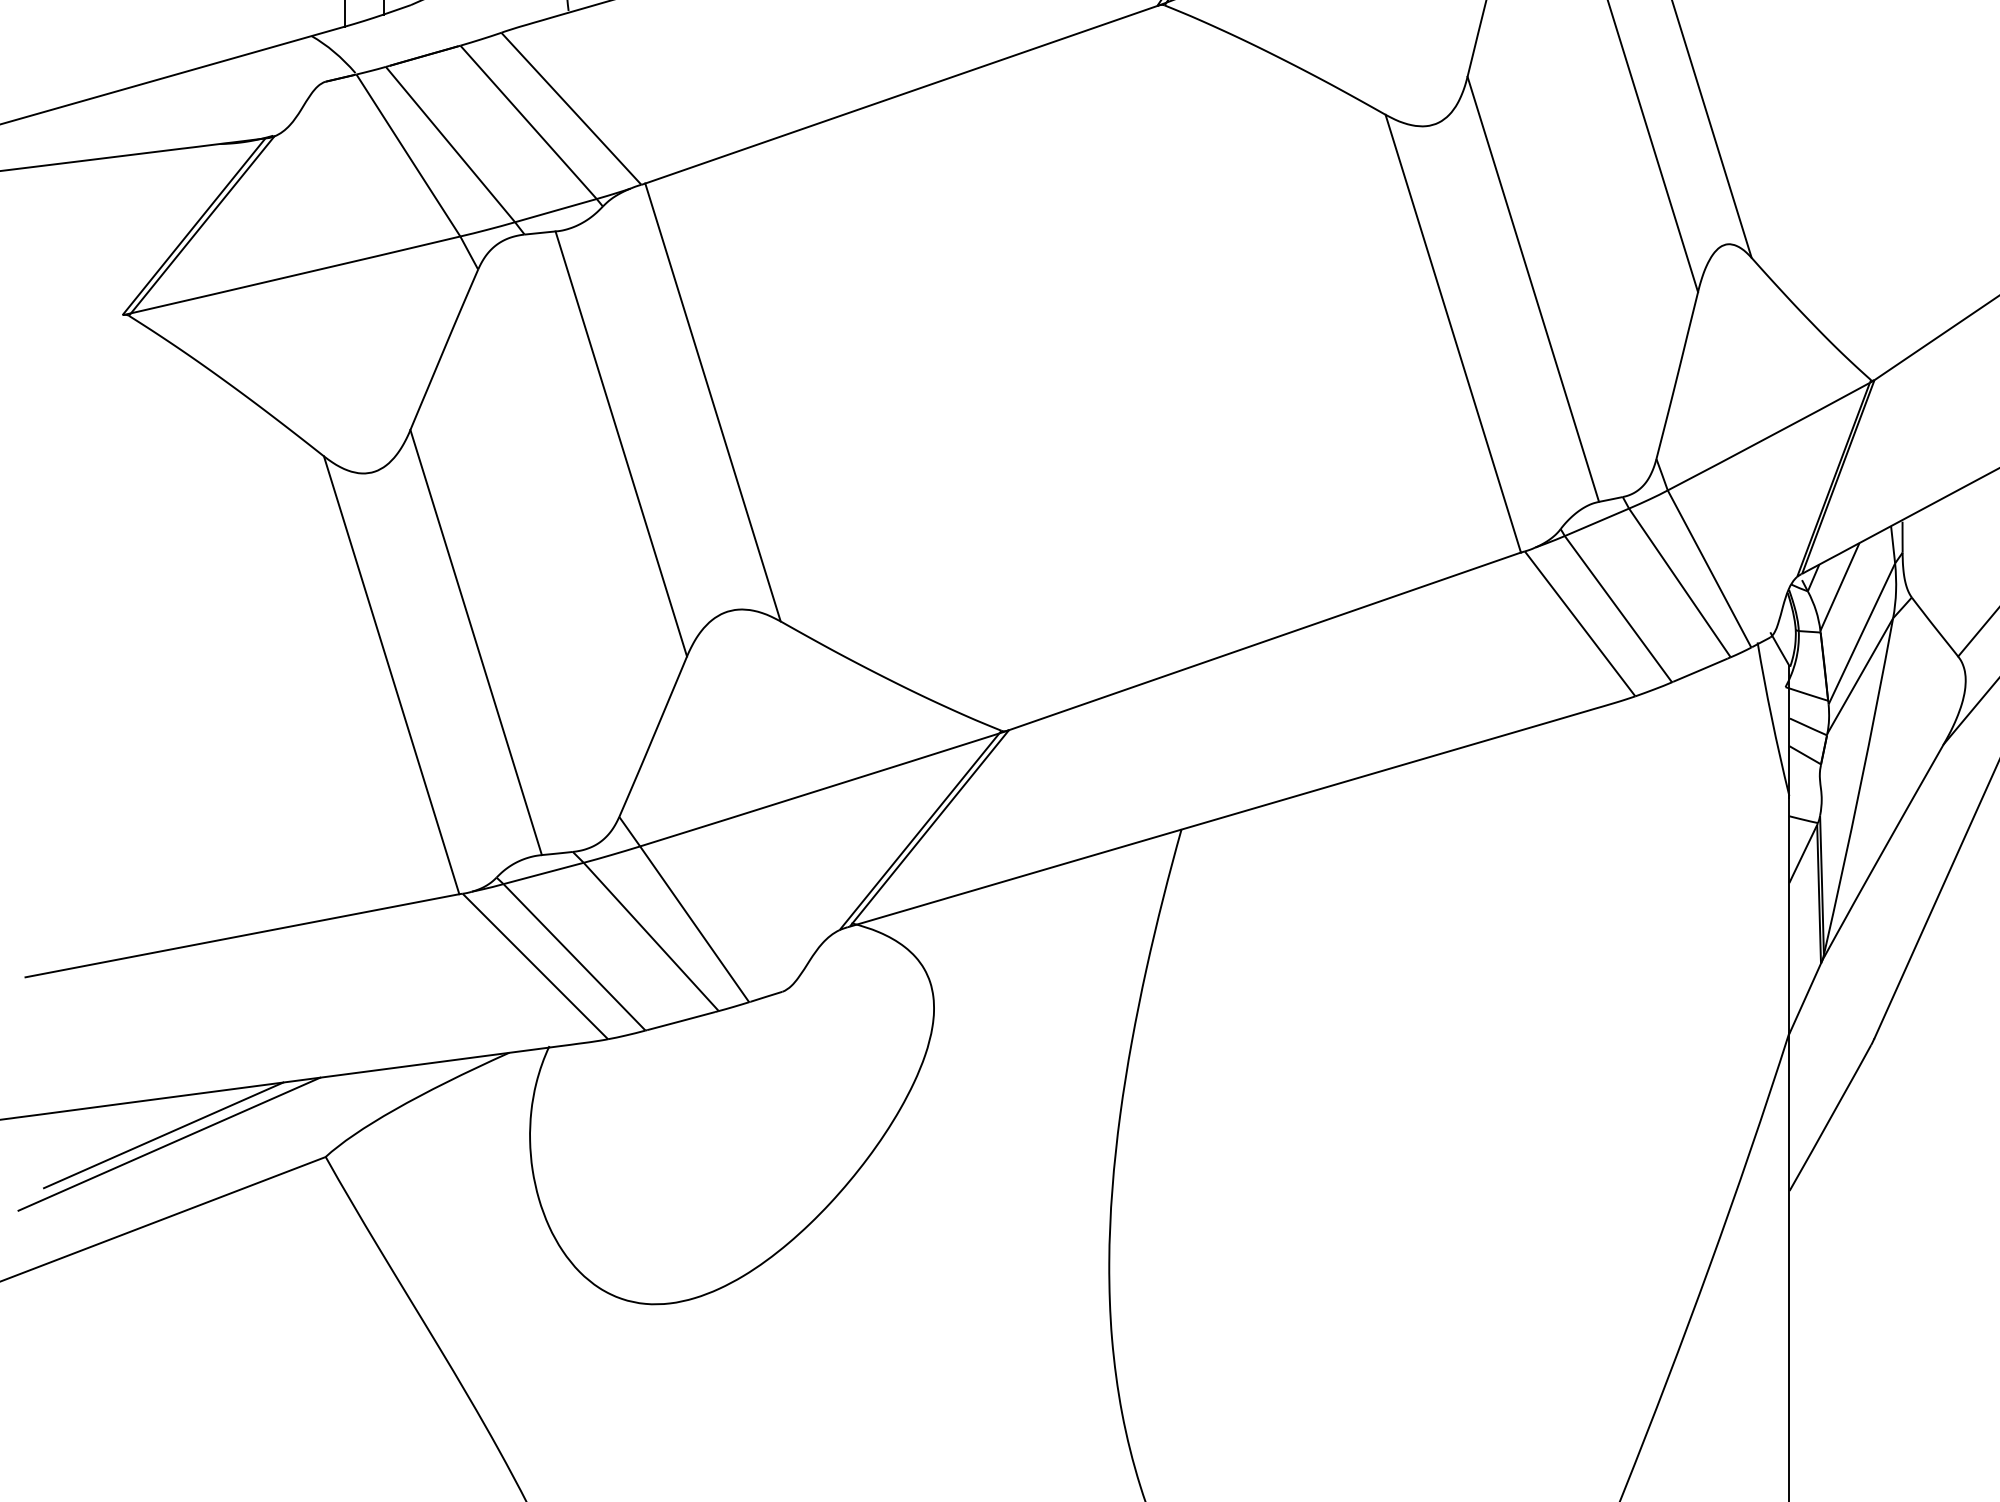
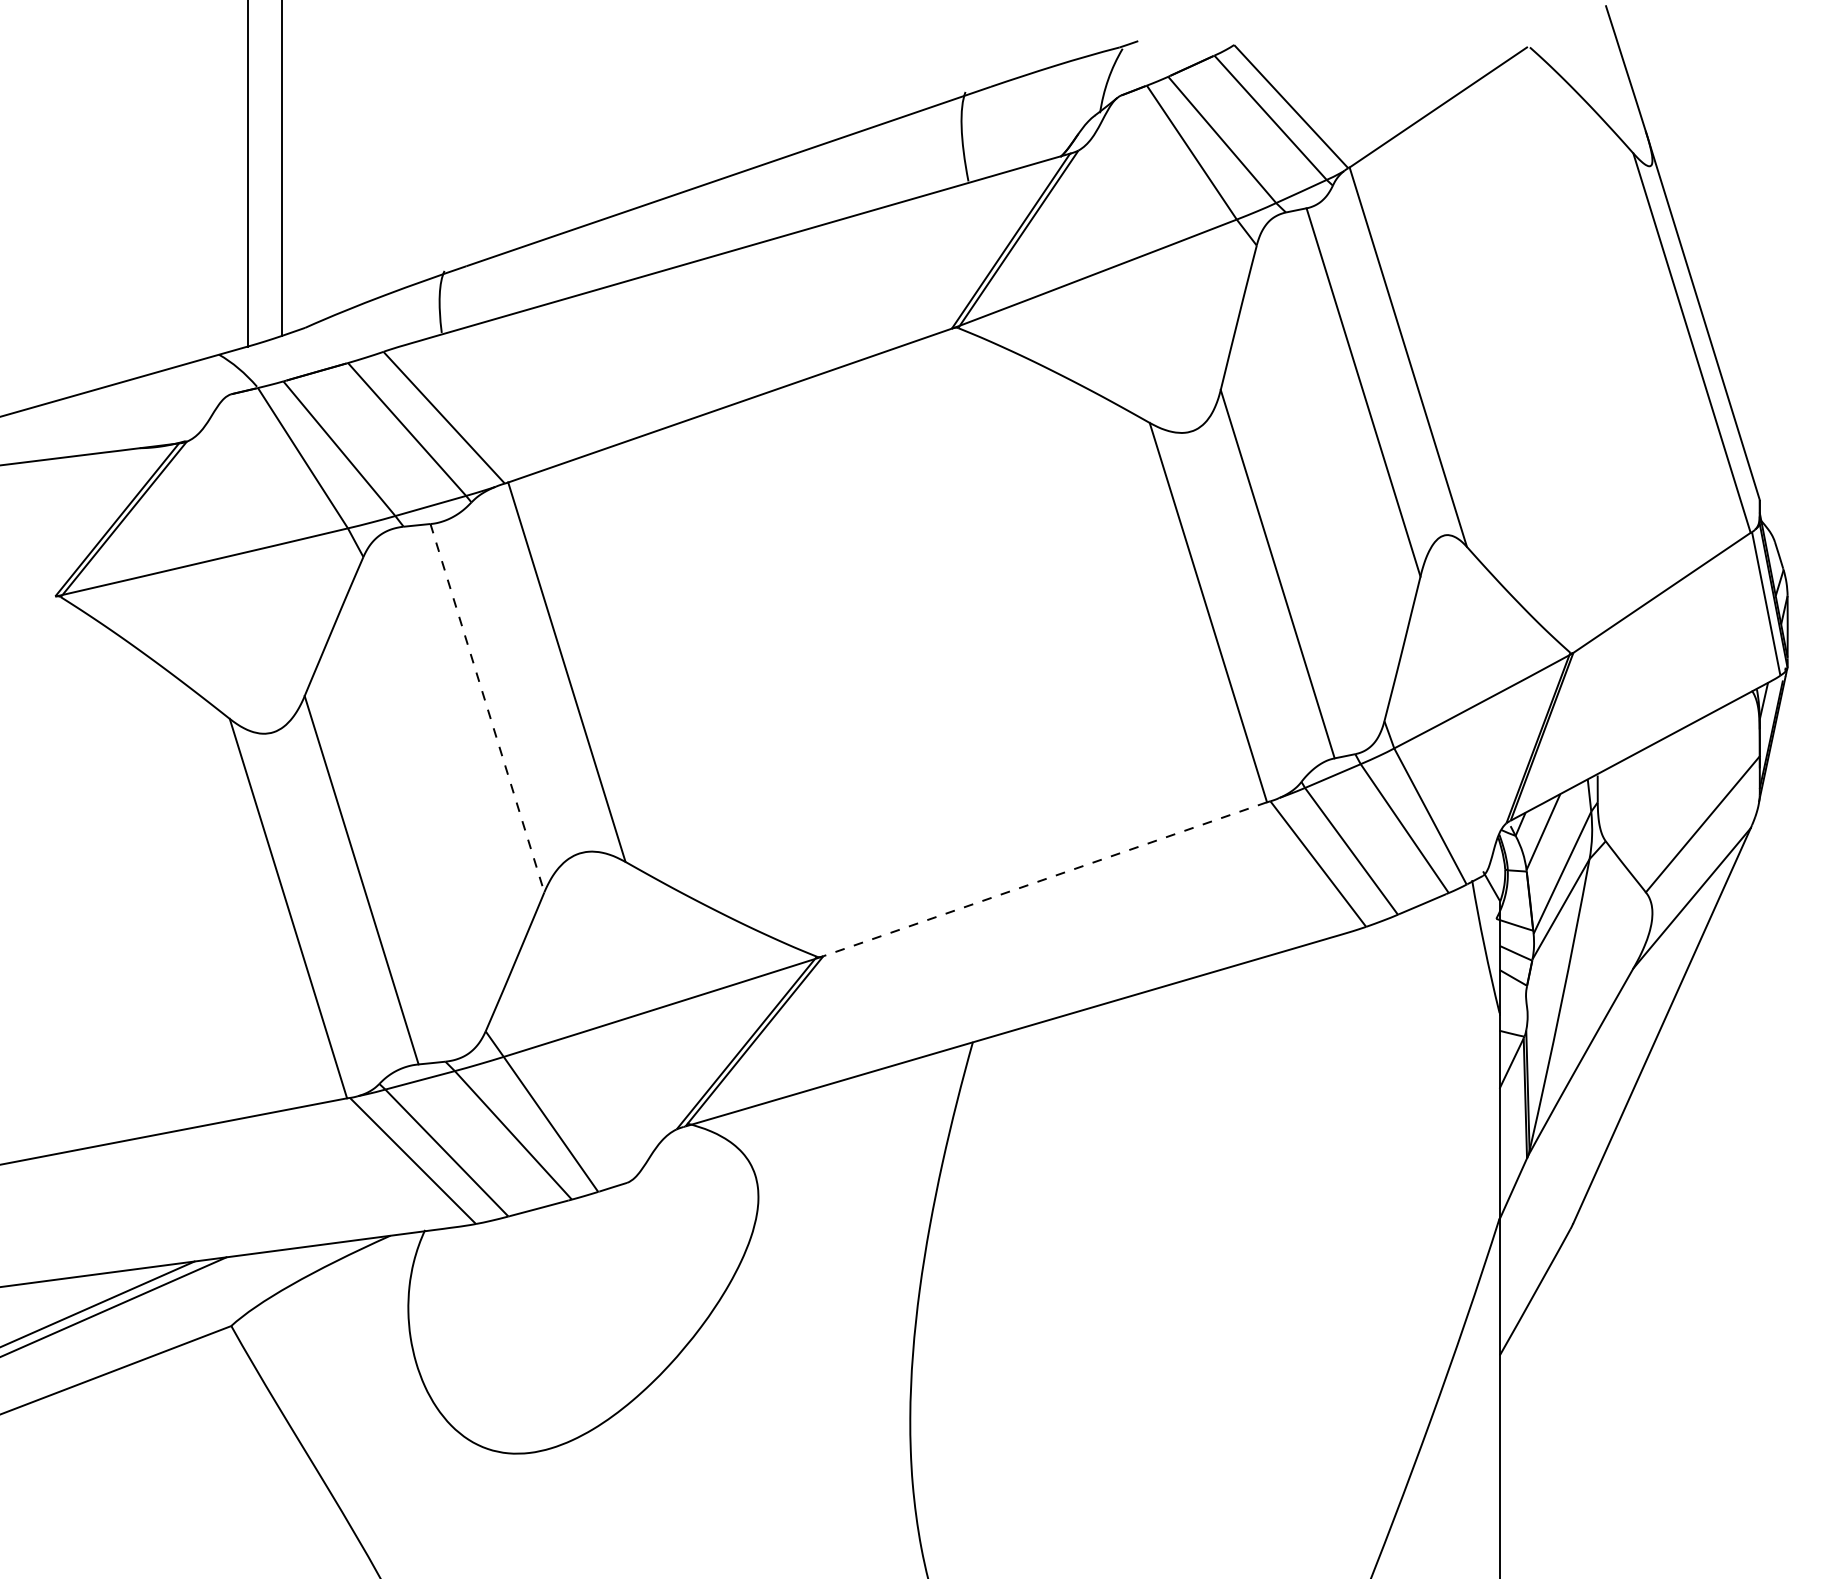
line: (621, 444) -> (487, 708), solid -> dashed
line: (1265, 641) -> (1045, 879), solid -> dashed

